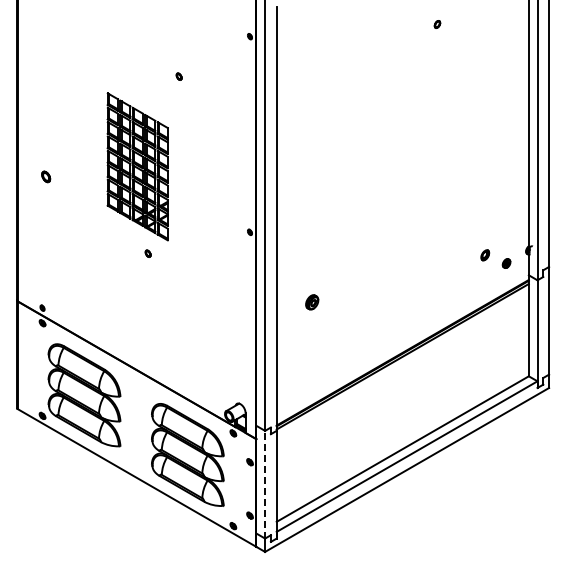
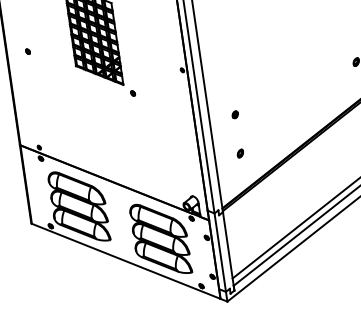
part: (45, 176) -> (27, 51), size x0.62
part: (147, 253) -> (132, 93), moved
part: (312, 302) -> (235, 114), size x0.62
part: (311, 355) -> (240, 153), added
line: (265, 484) -> (220, 252), dashed -> solid

